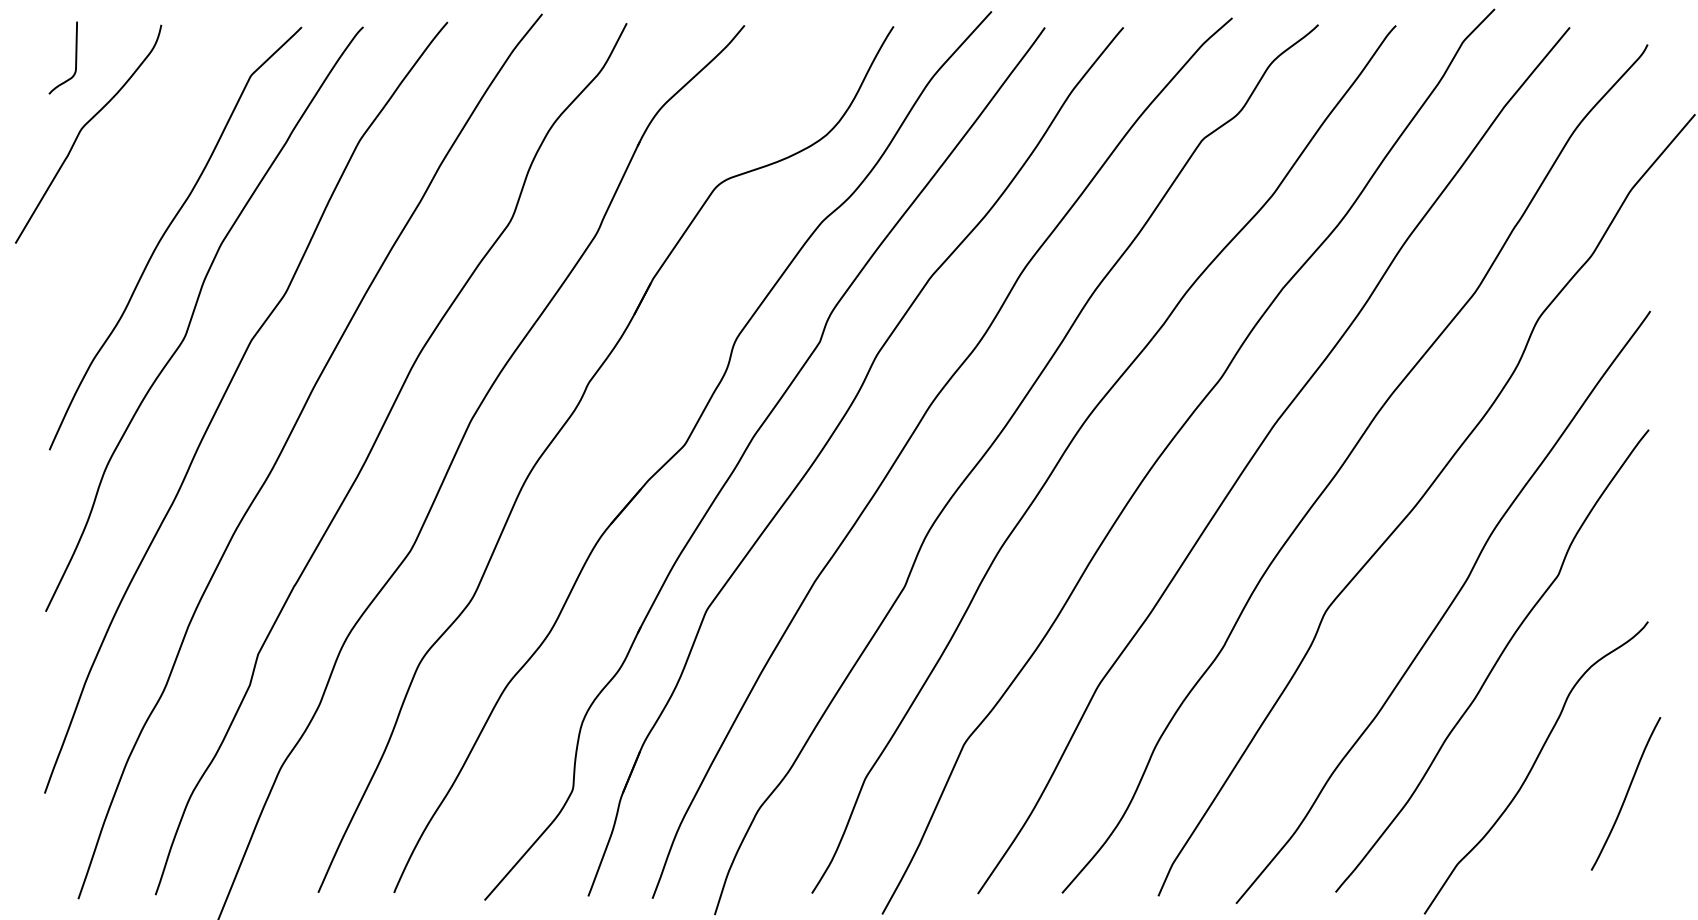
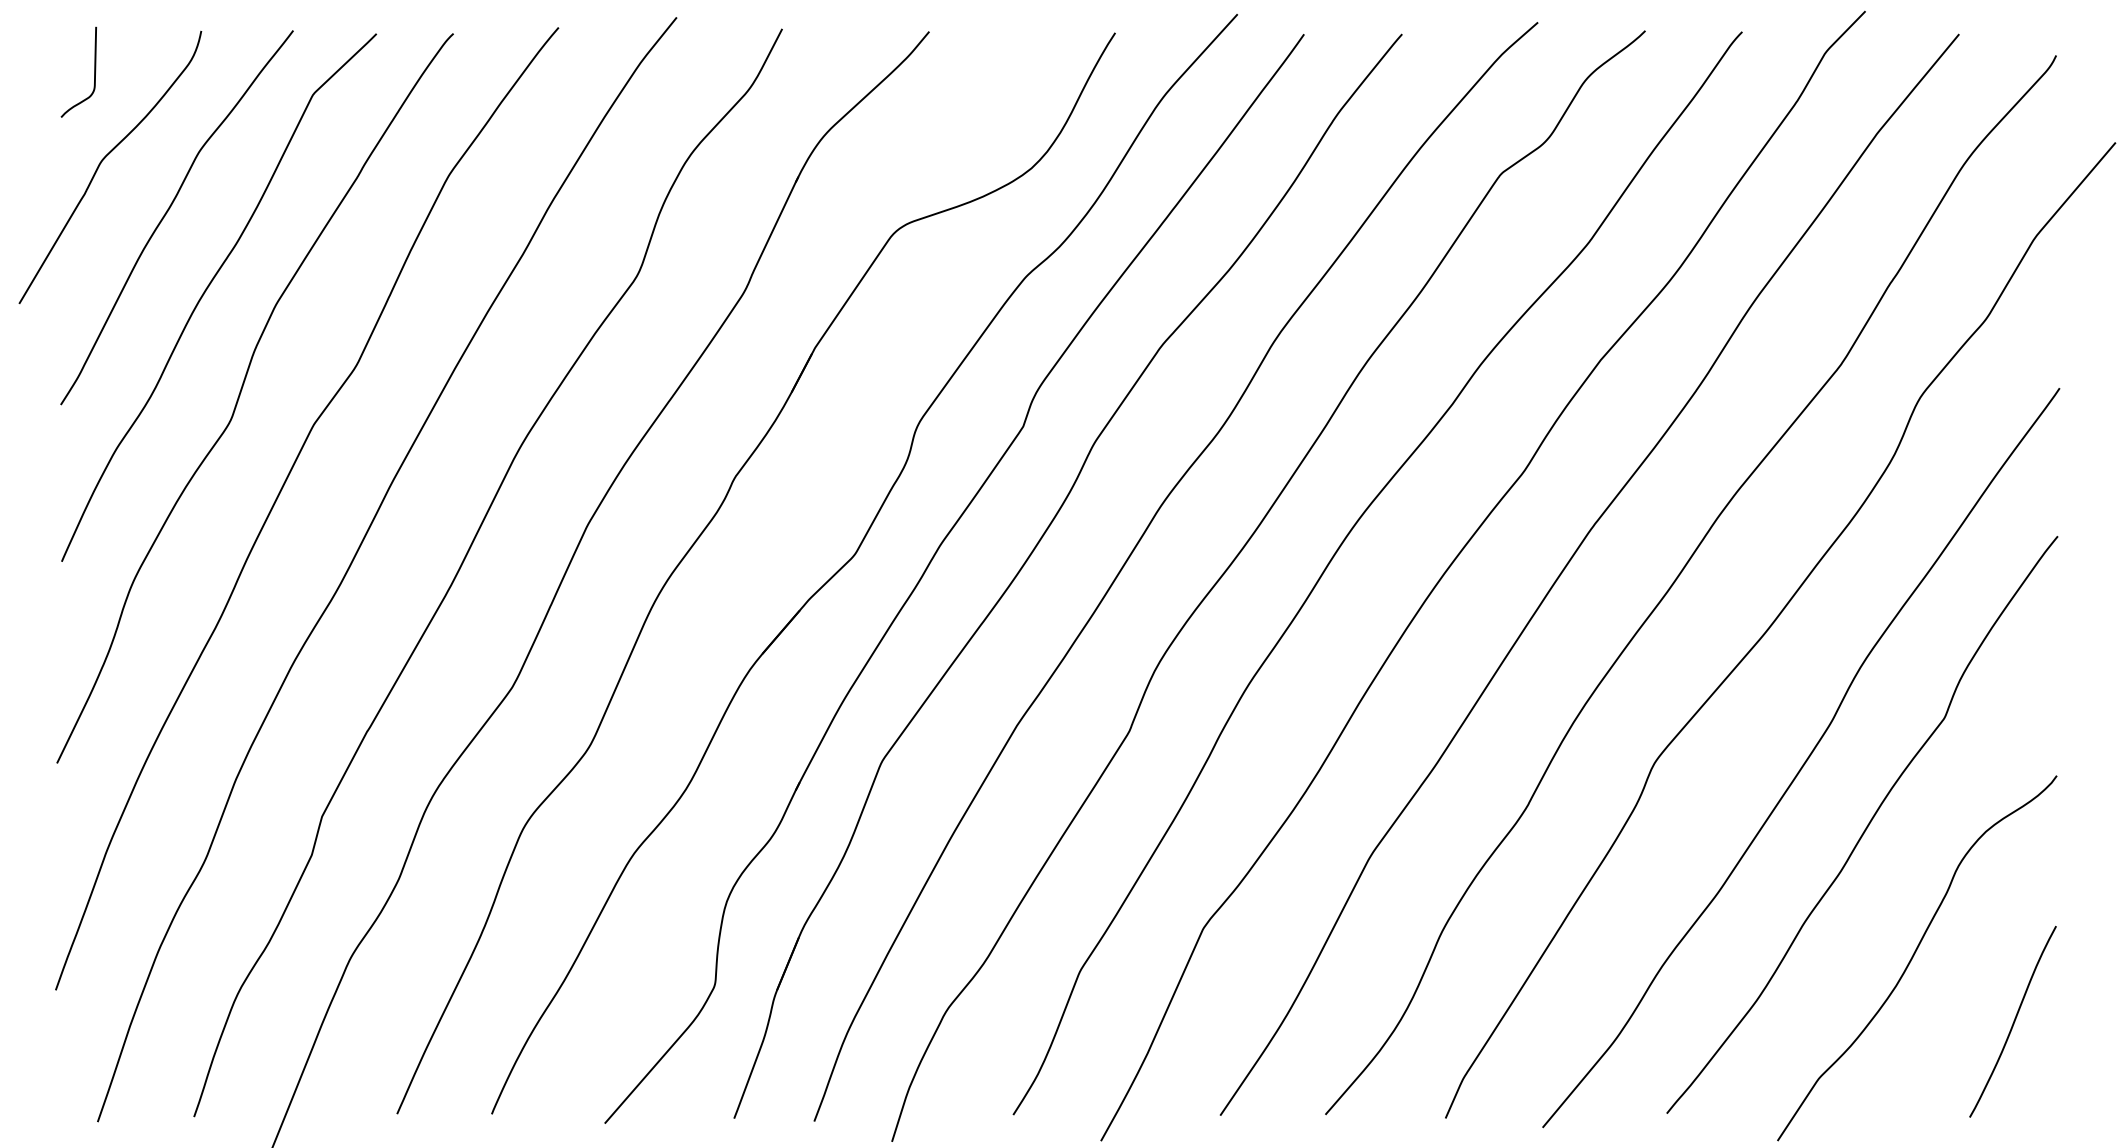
curve: (135, 169) -> (169, 211), added
curve: (1626, 793) -> (2013, 1021), moved

